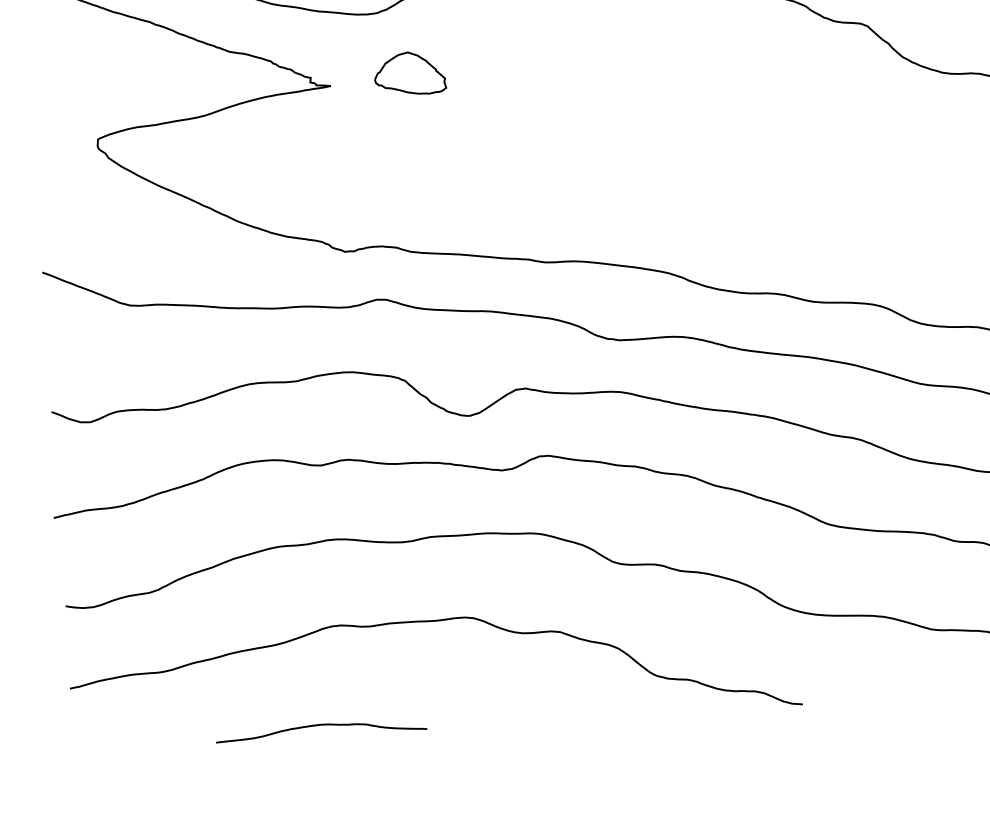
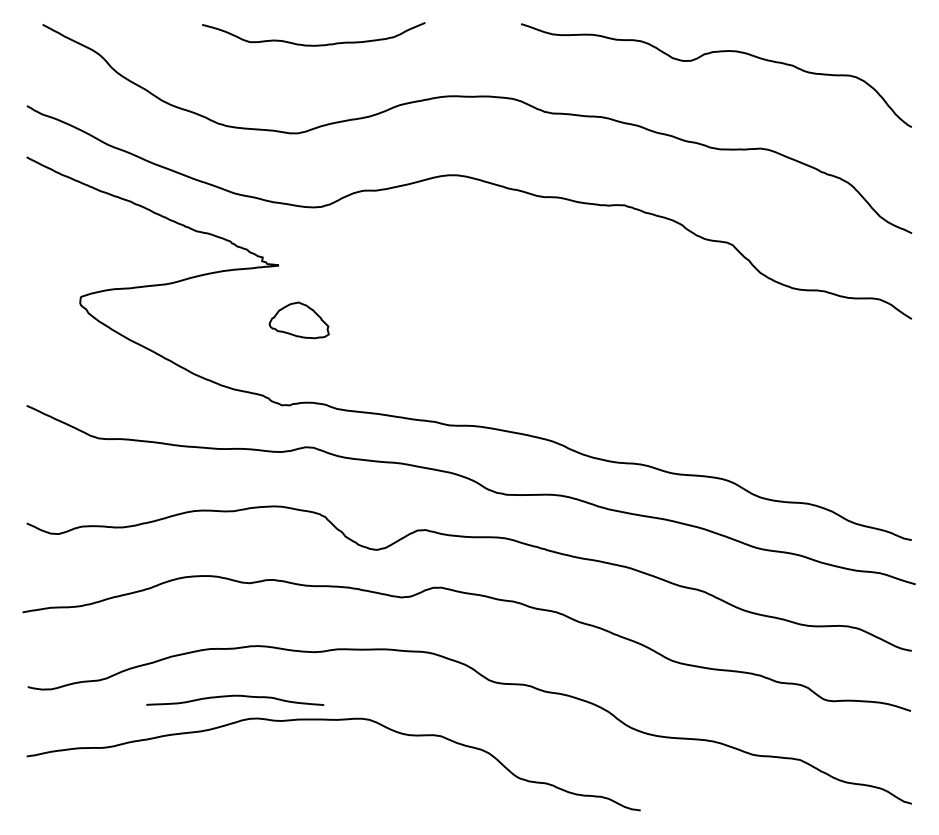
part: (409, 73) -> (298, 320), moved
curve: (321, 725) -> (235, 696), moved

